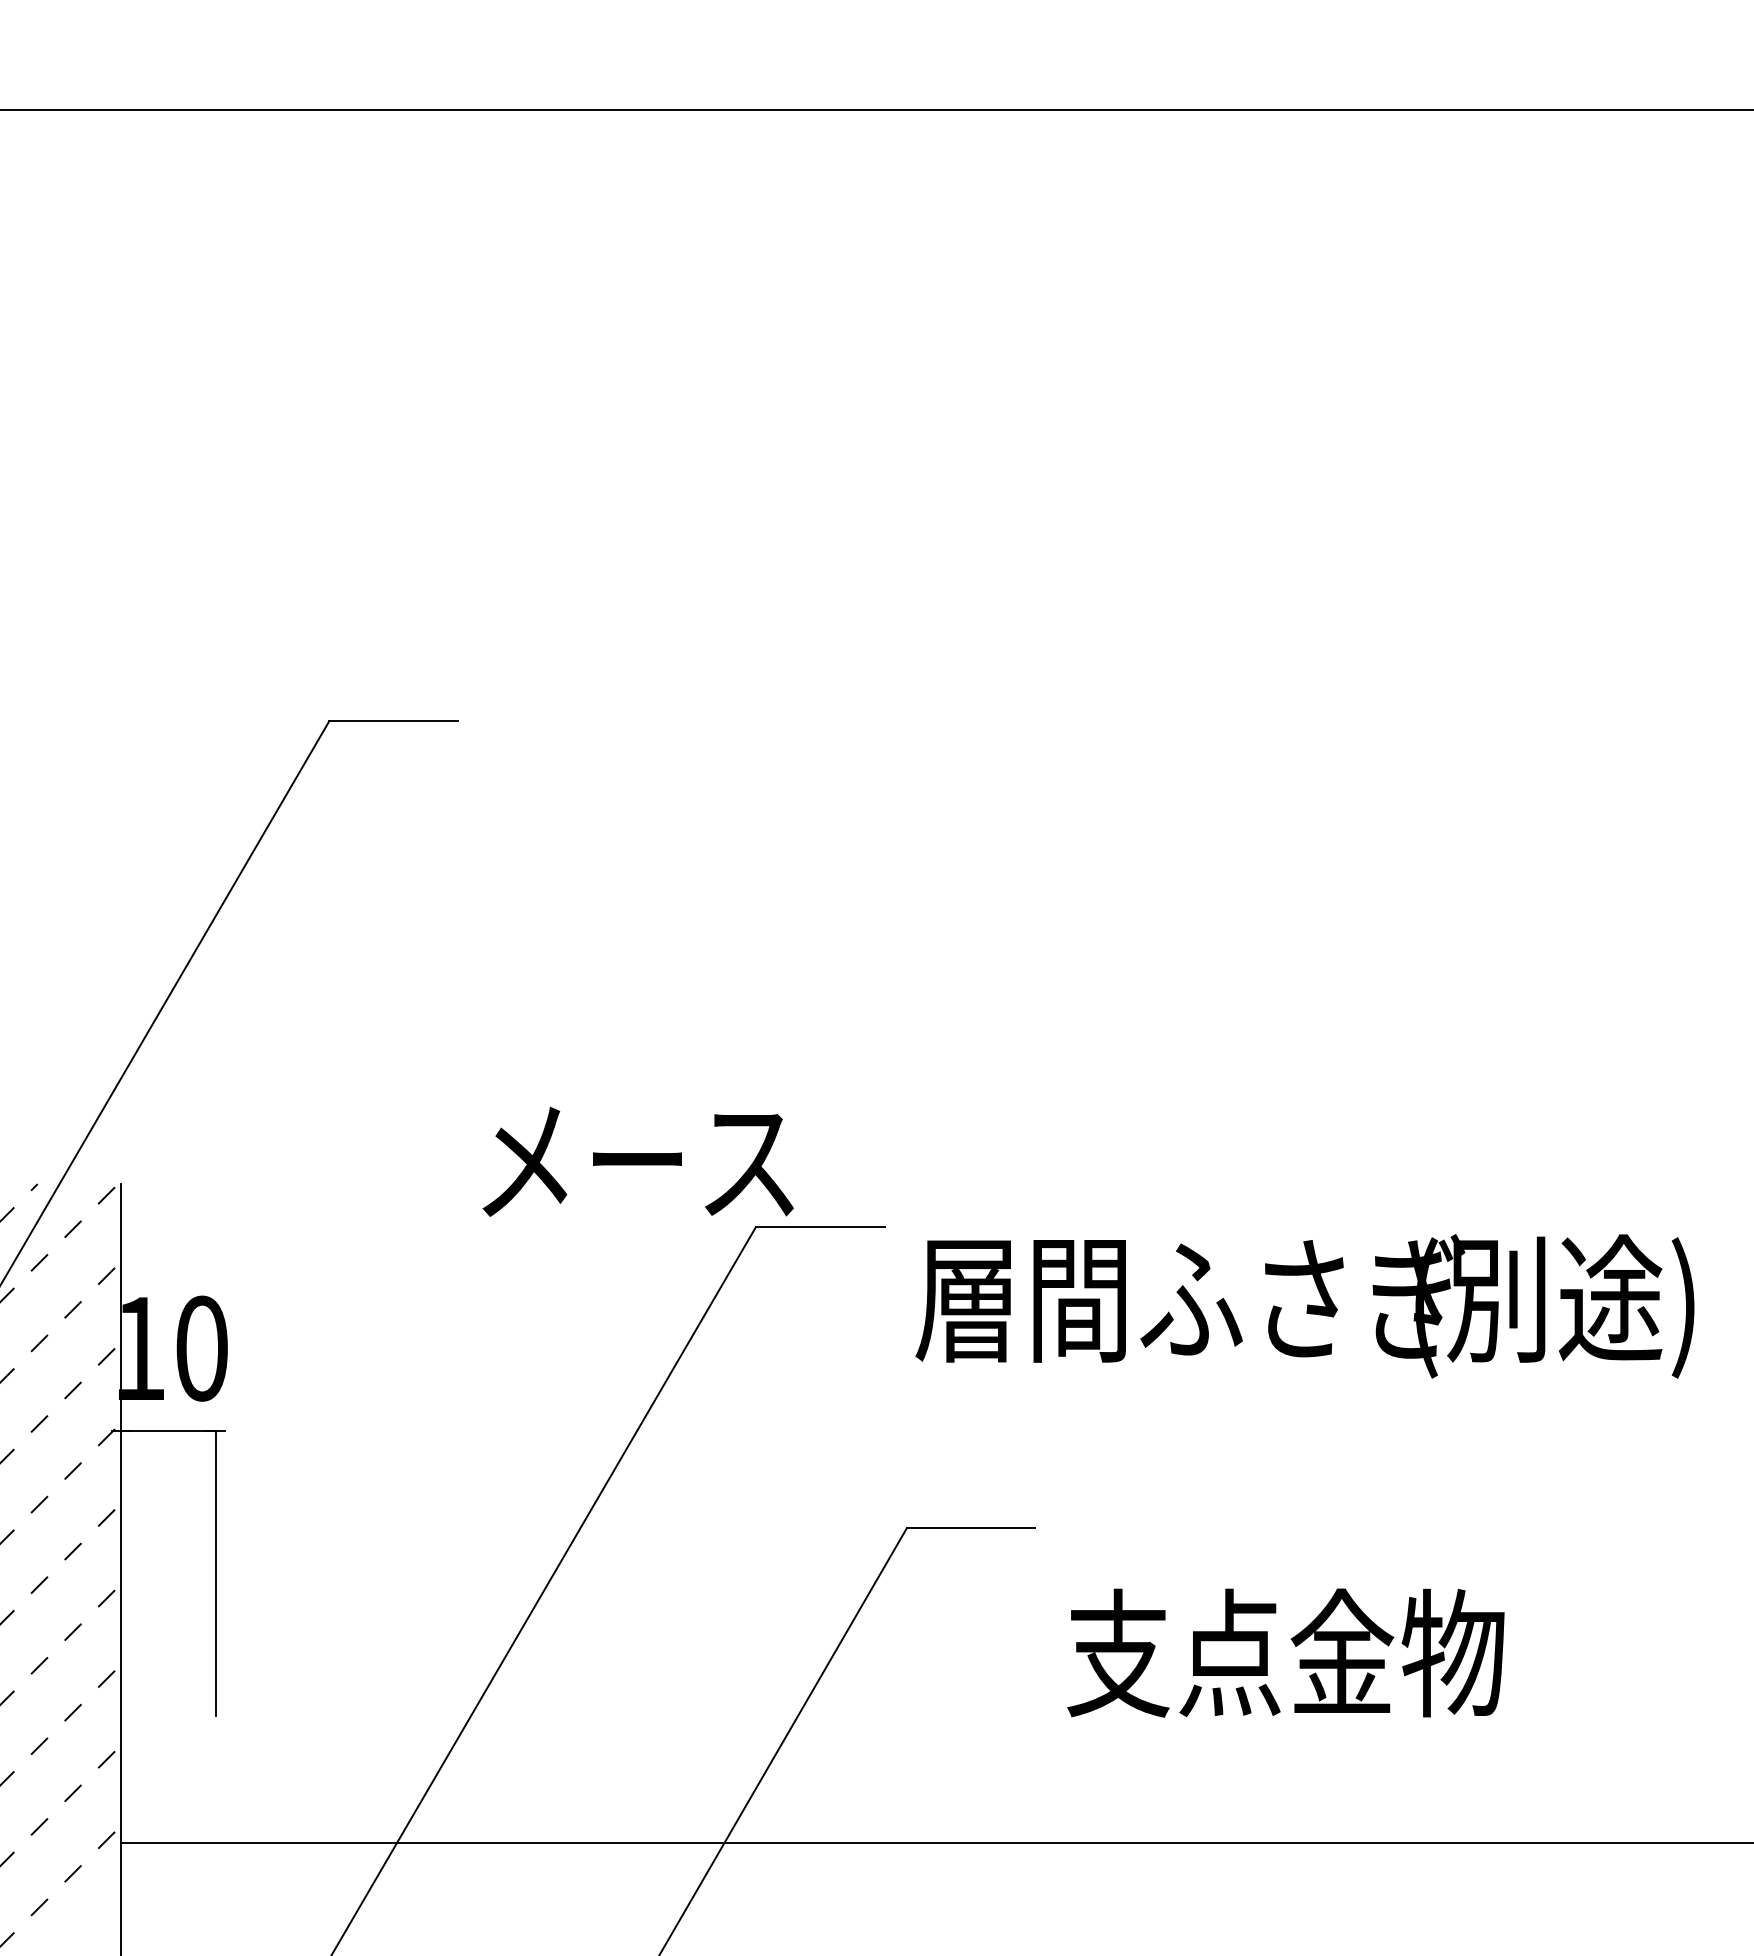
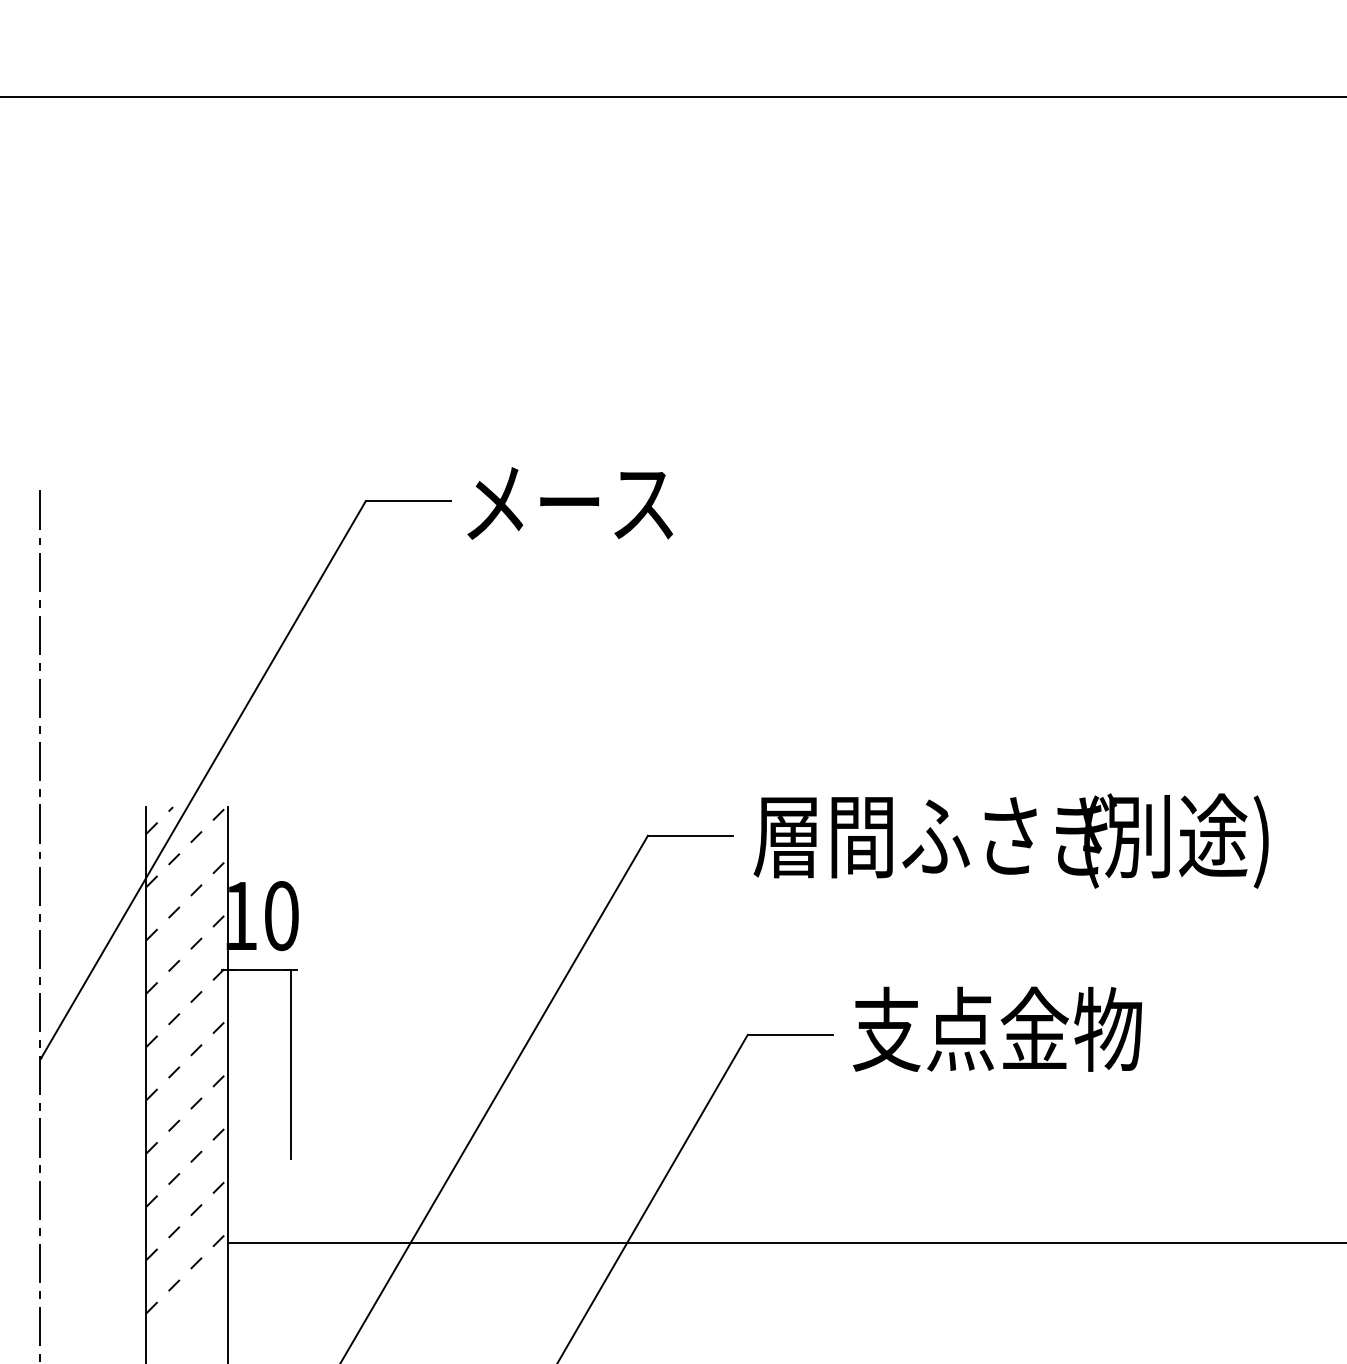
text: (637, 1161) -> (569, 503), moved
text: (1304, 1305) -> (1010, 840), moved
text: (1285, 1651) -> (997, 1028), moved

